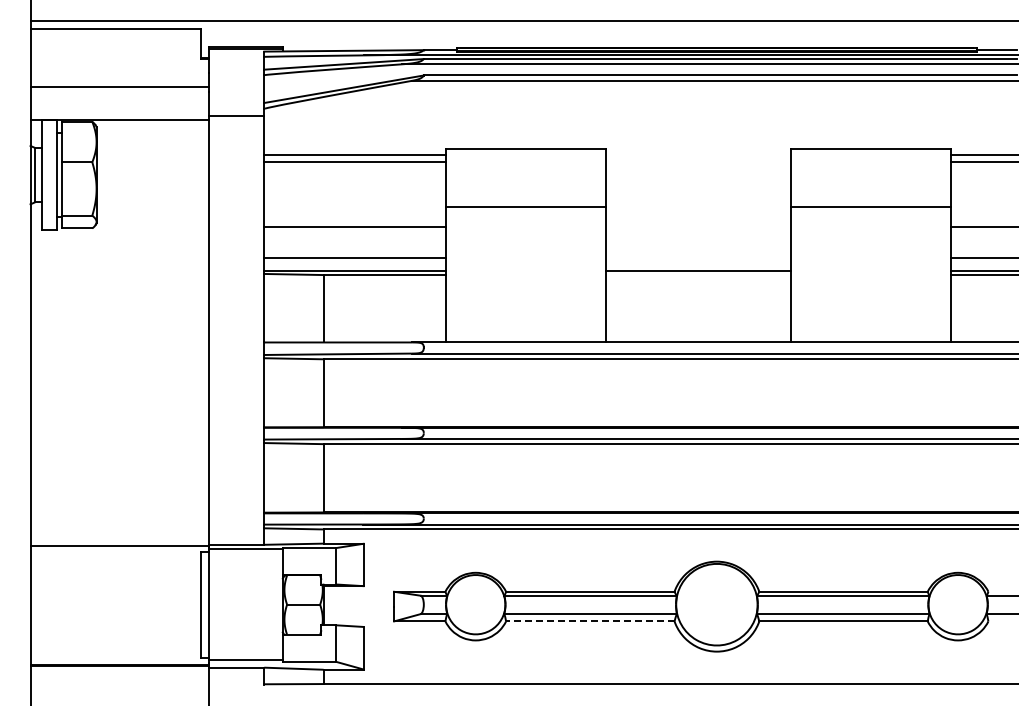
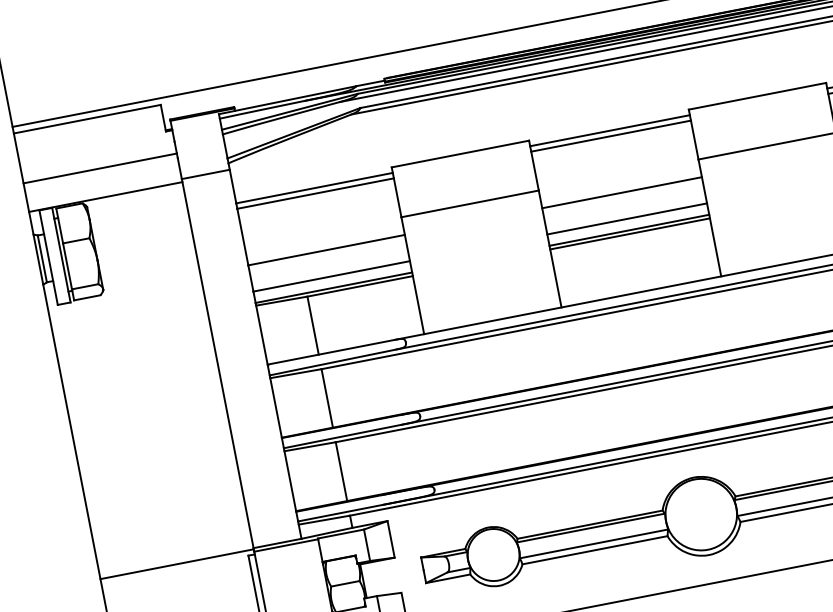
line: (698, 155) -> (610, 130), added
line: (698, 161) -> (611, 136), added
line: (698, 227) -> (622, 192), added
line: (698, 257) -> (627, 218), added
line: (698, 275) -> (630, 234), added
line: (589, 621) -> (594, 550), dashed -> solid

